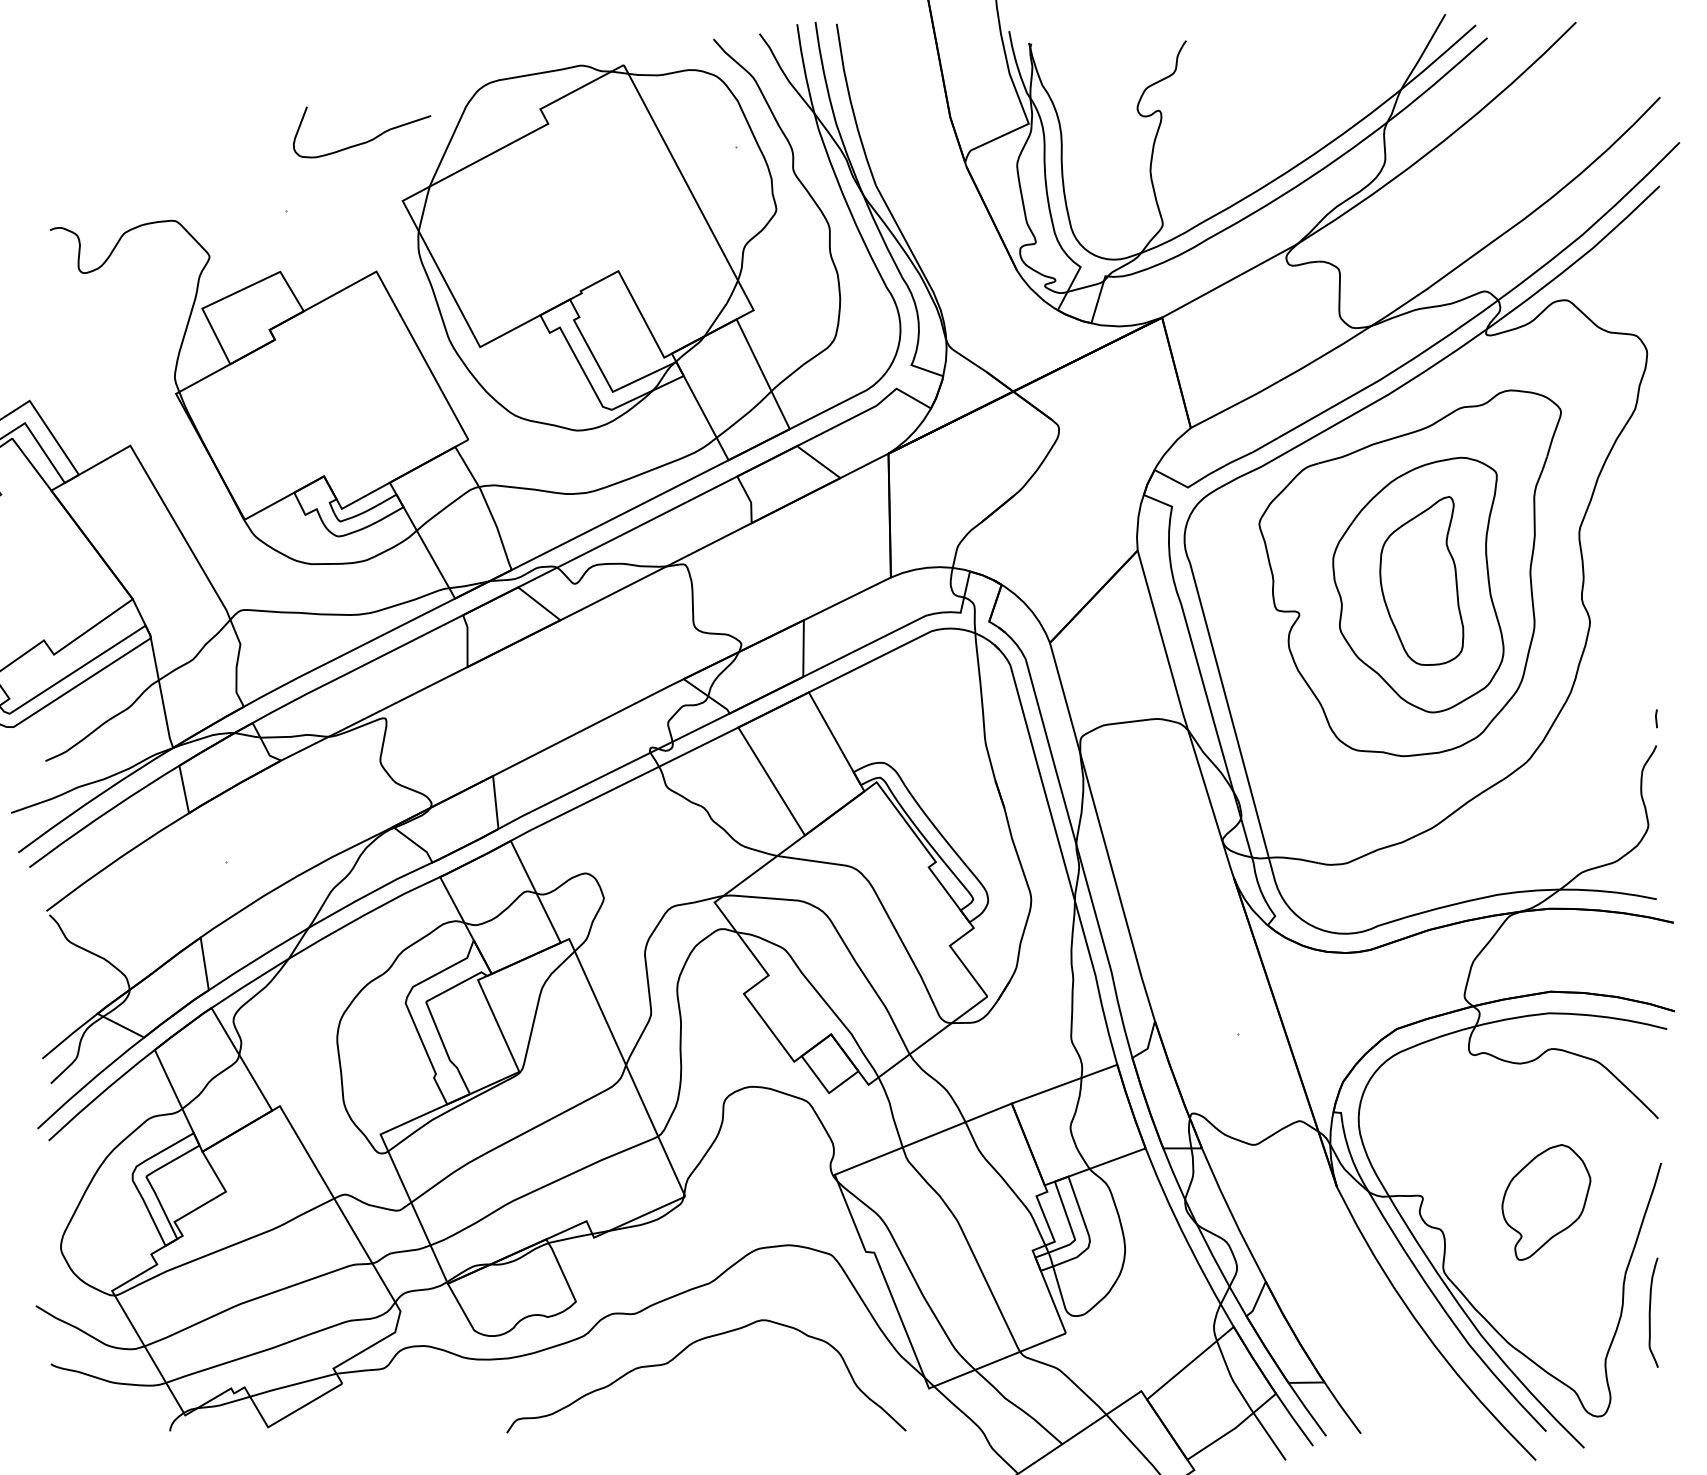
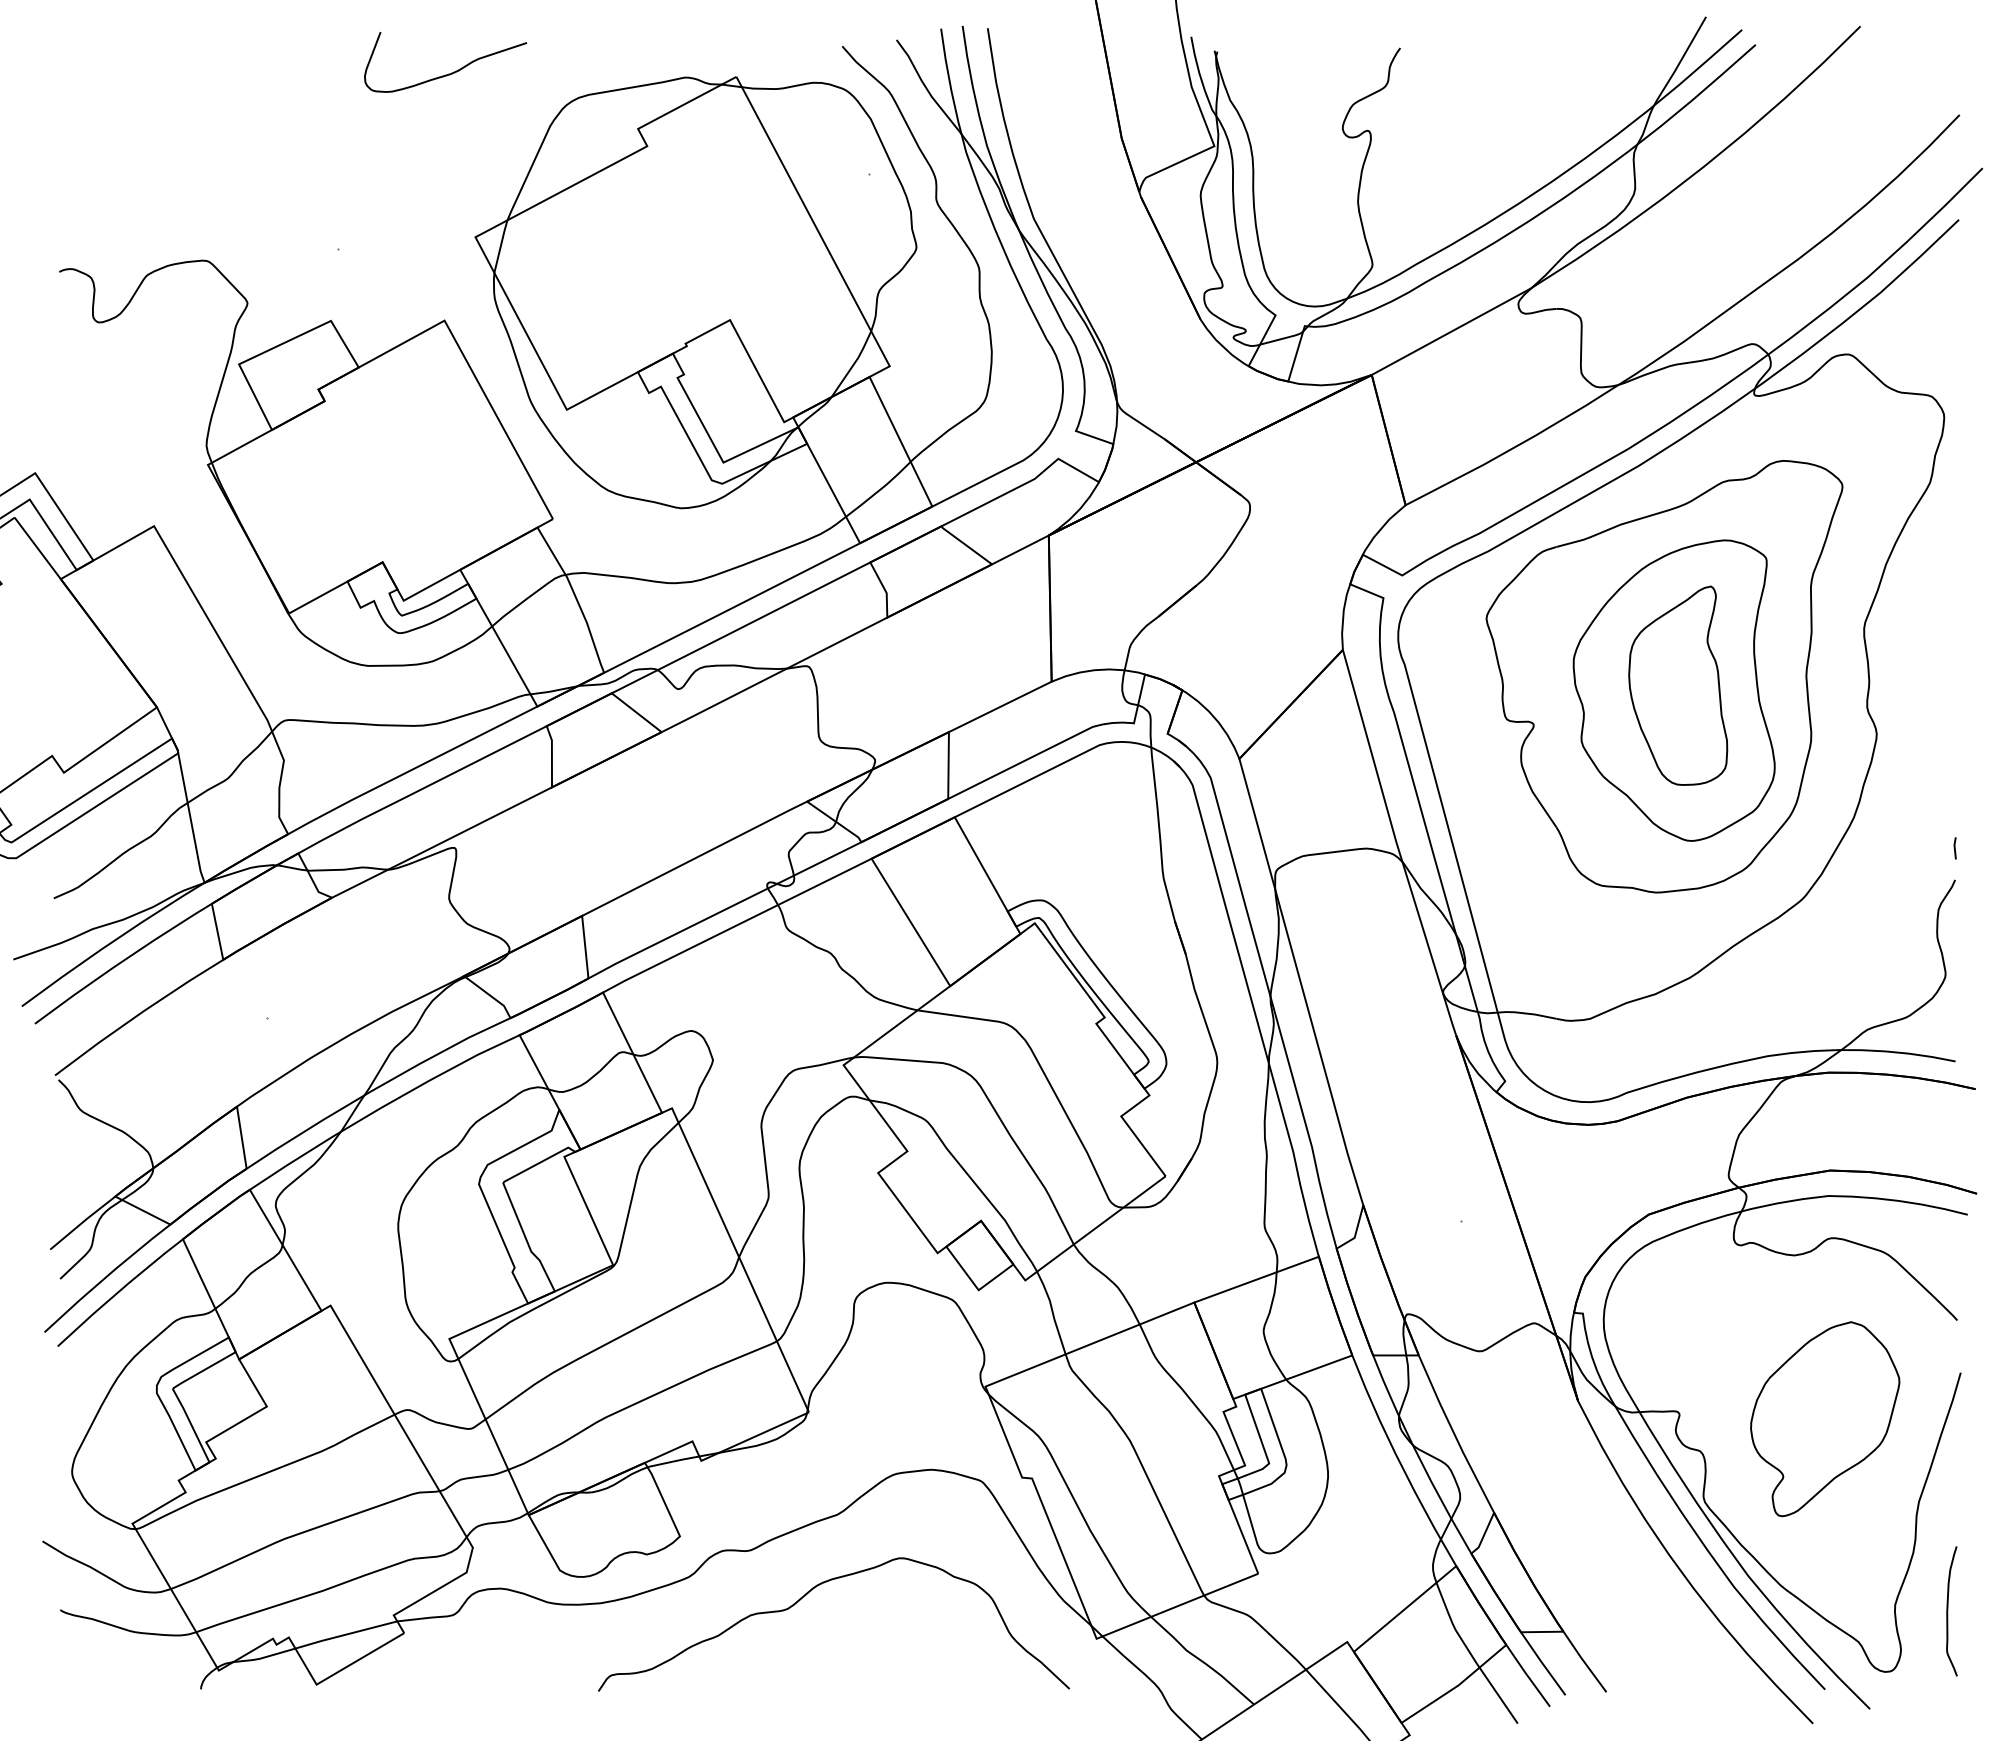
curve: (364, 141) -> (448, 73), moved
part: (1546, 1202) -> (1825, 1419), size x1.43
curve: (1650, 1312) -> (1948, 1611), moved

